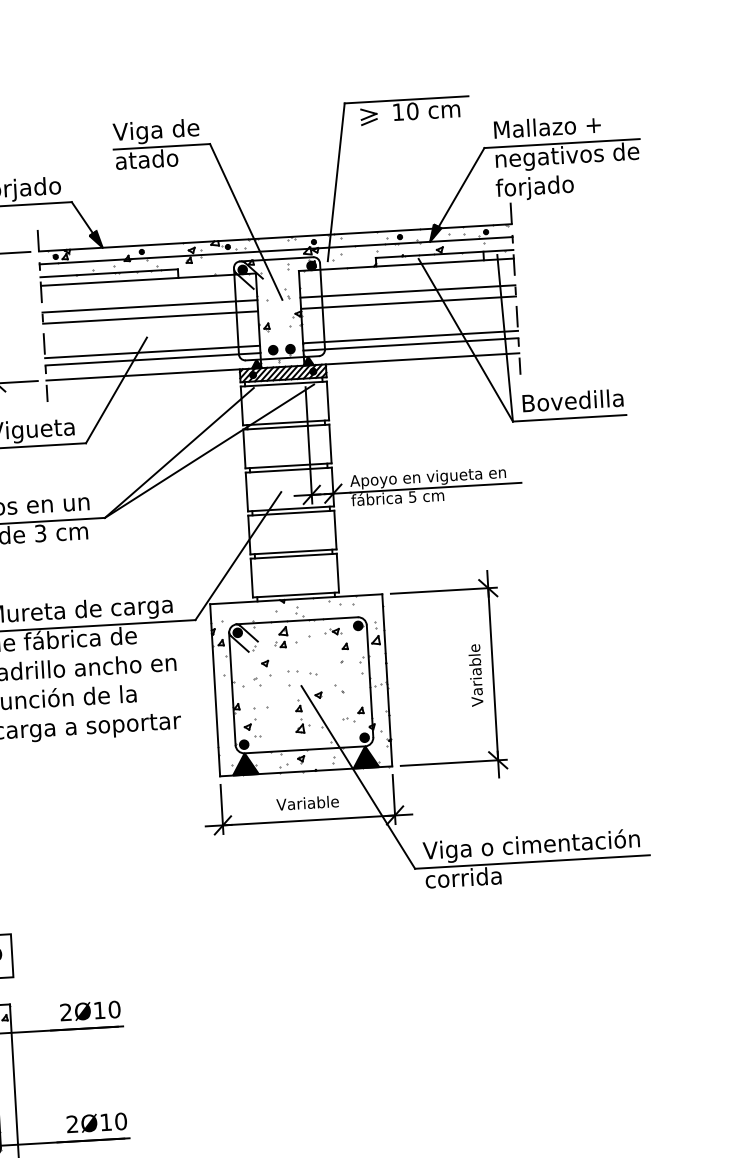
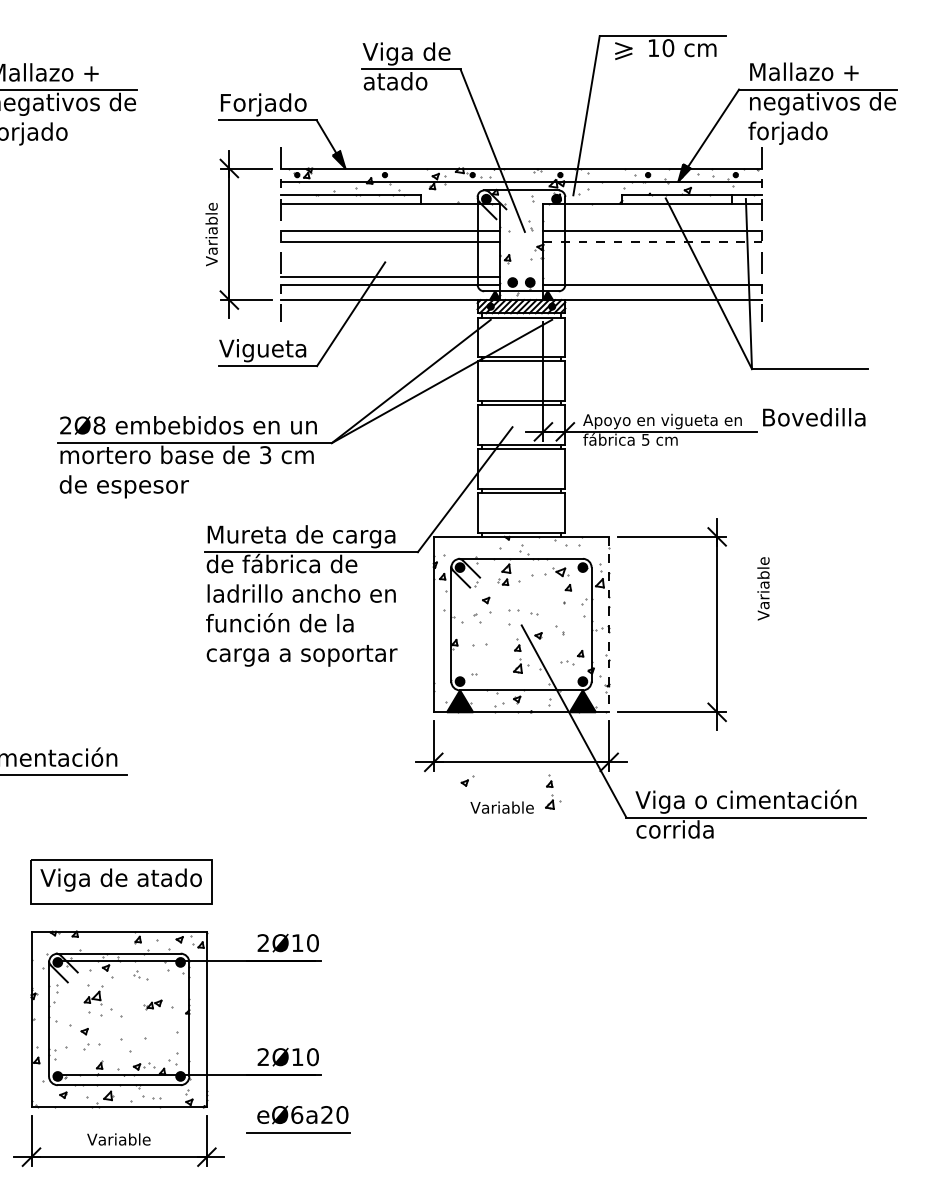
line: (408, 302) -> (652, 242), solid -> dashed
line: (410, 337) -> (652, 277), removed
text: (573, 400) -> (814, 417), moved
part: (333, 631) -> (557, 571), size x1.4
text: (475, 675) -> (763, 588), moved
line: (387, 680) -> (609, 624), solid -> dashed
part: (250, 724) -> (467, 780), moved
text: (307, 802) -> (501, 807), moved
part: (342, 847) -> (553, 791), added

